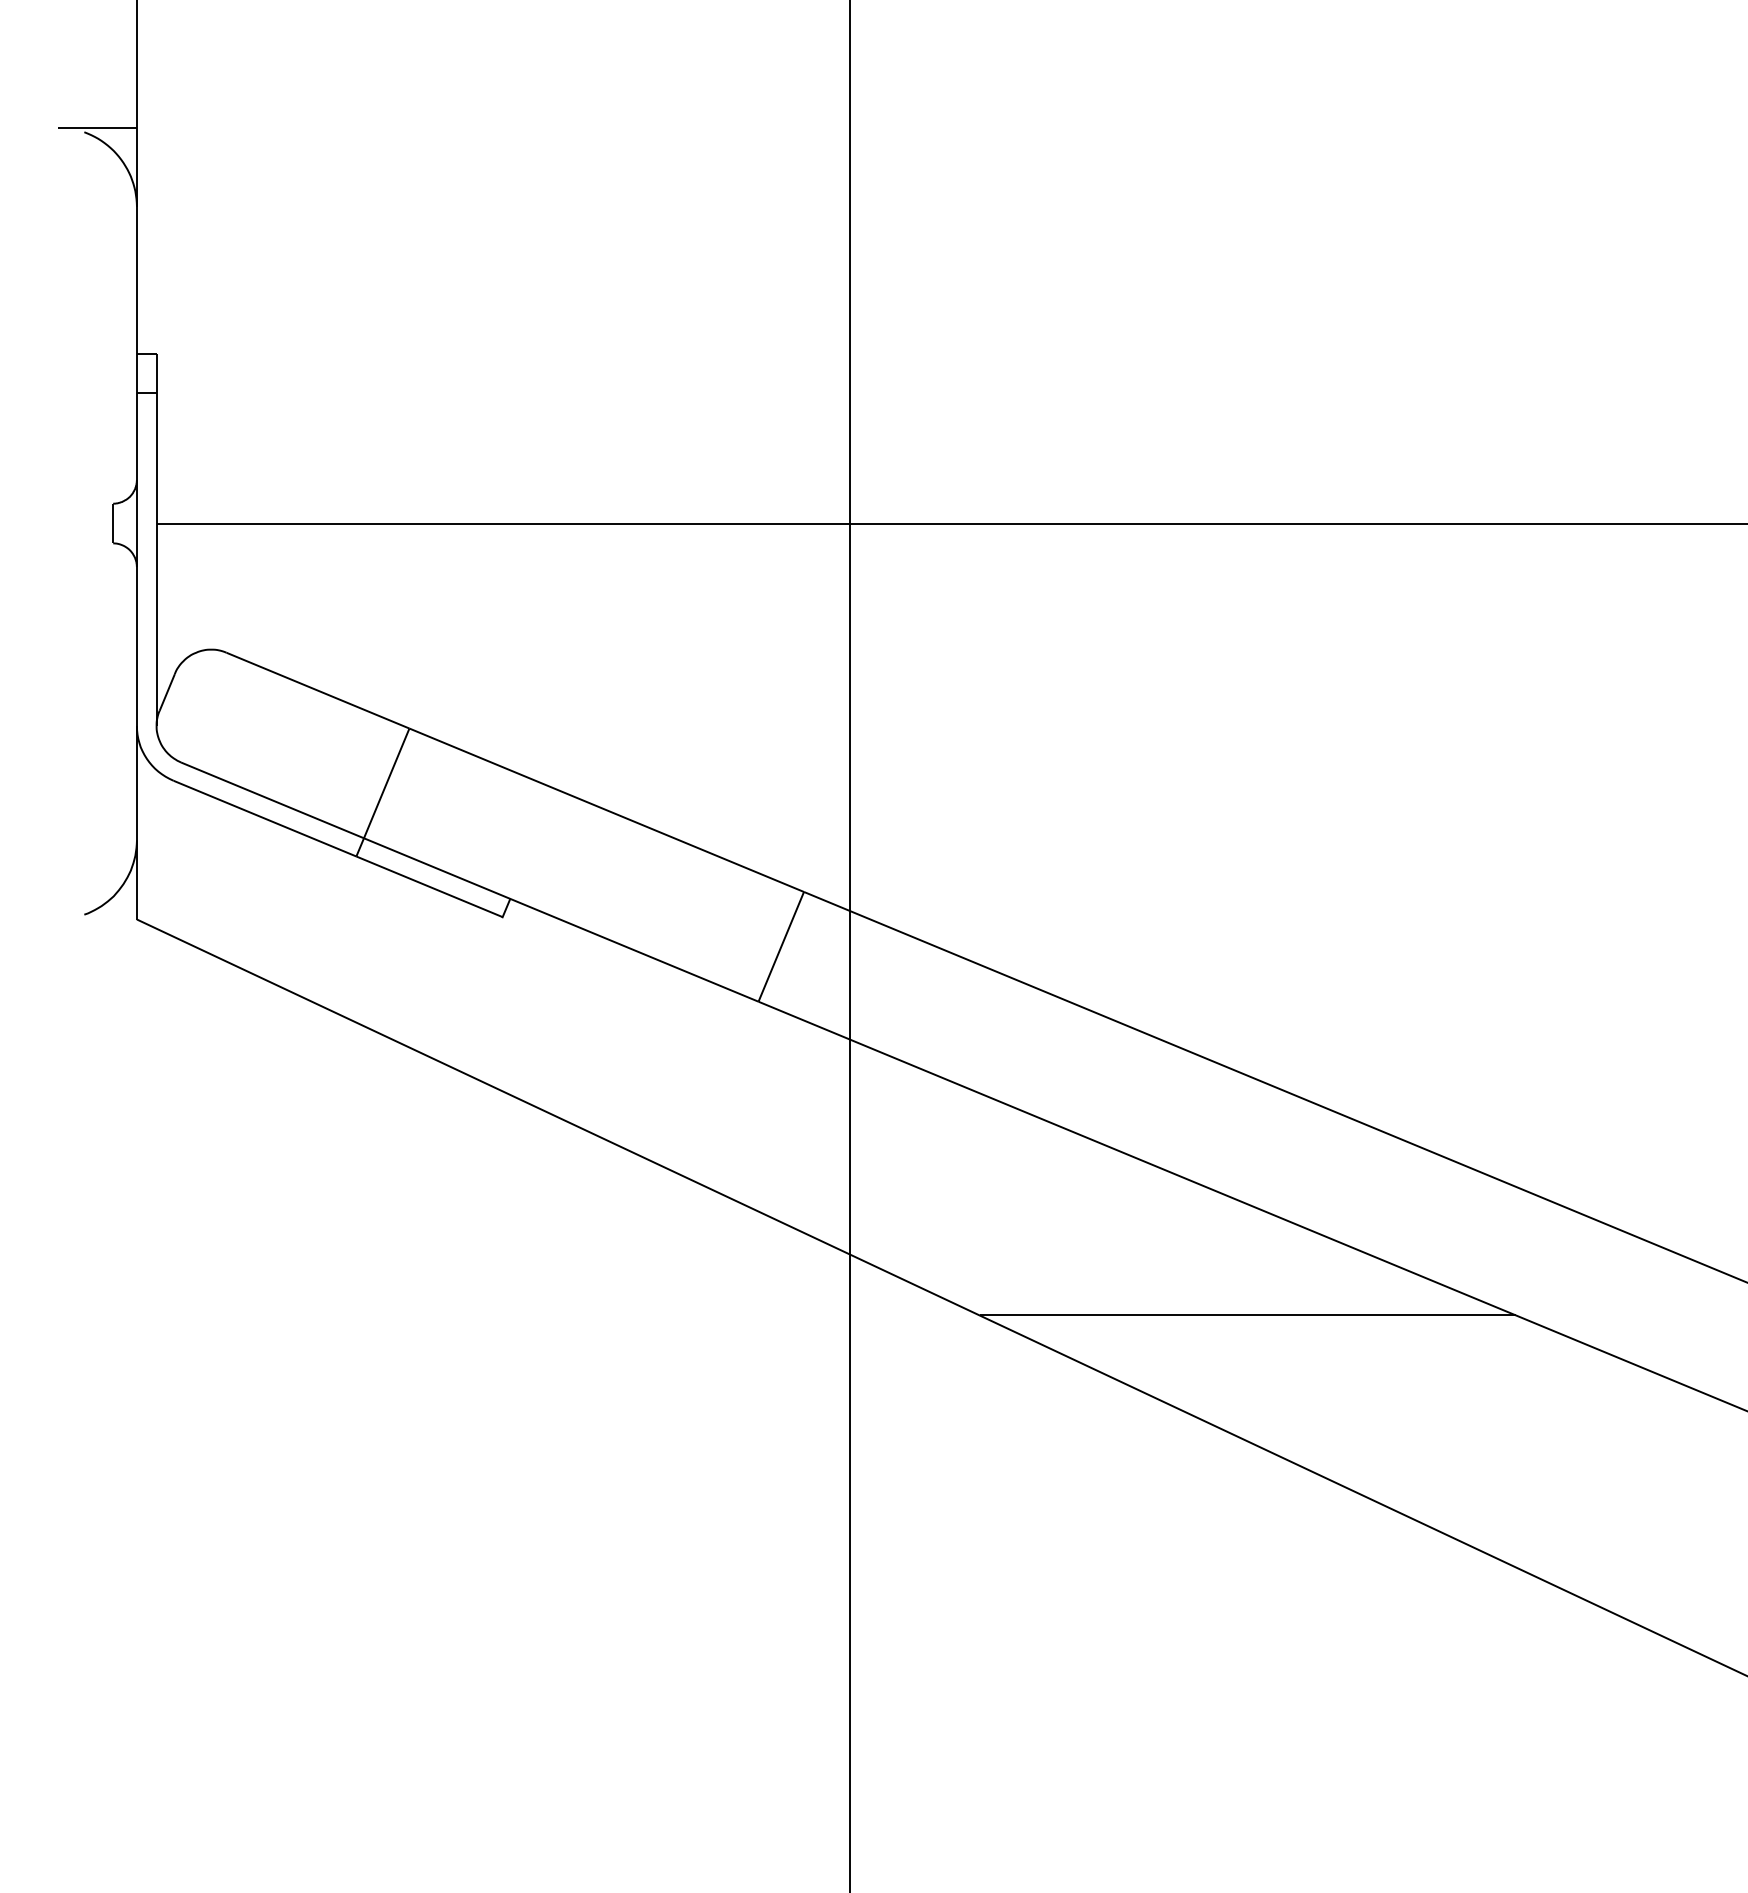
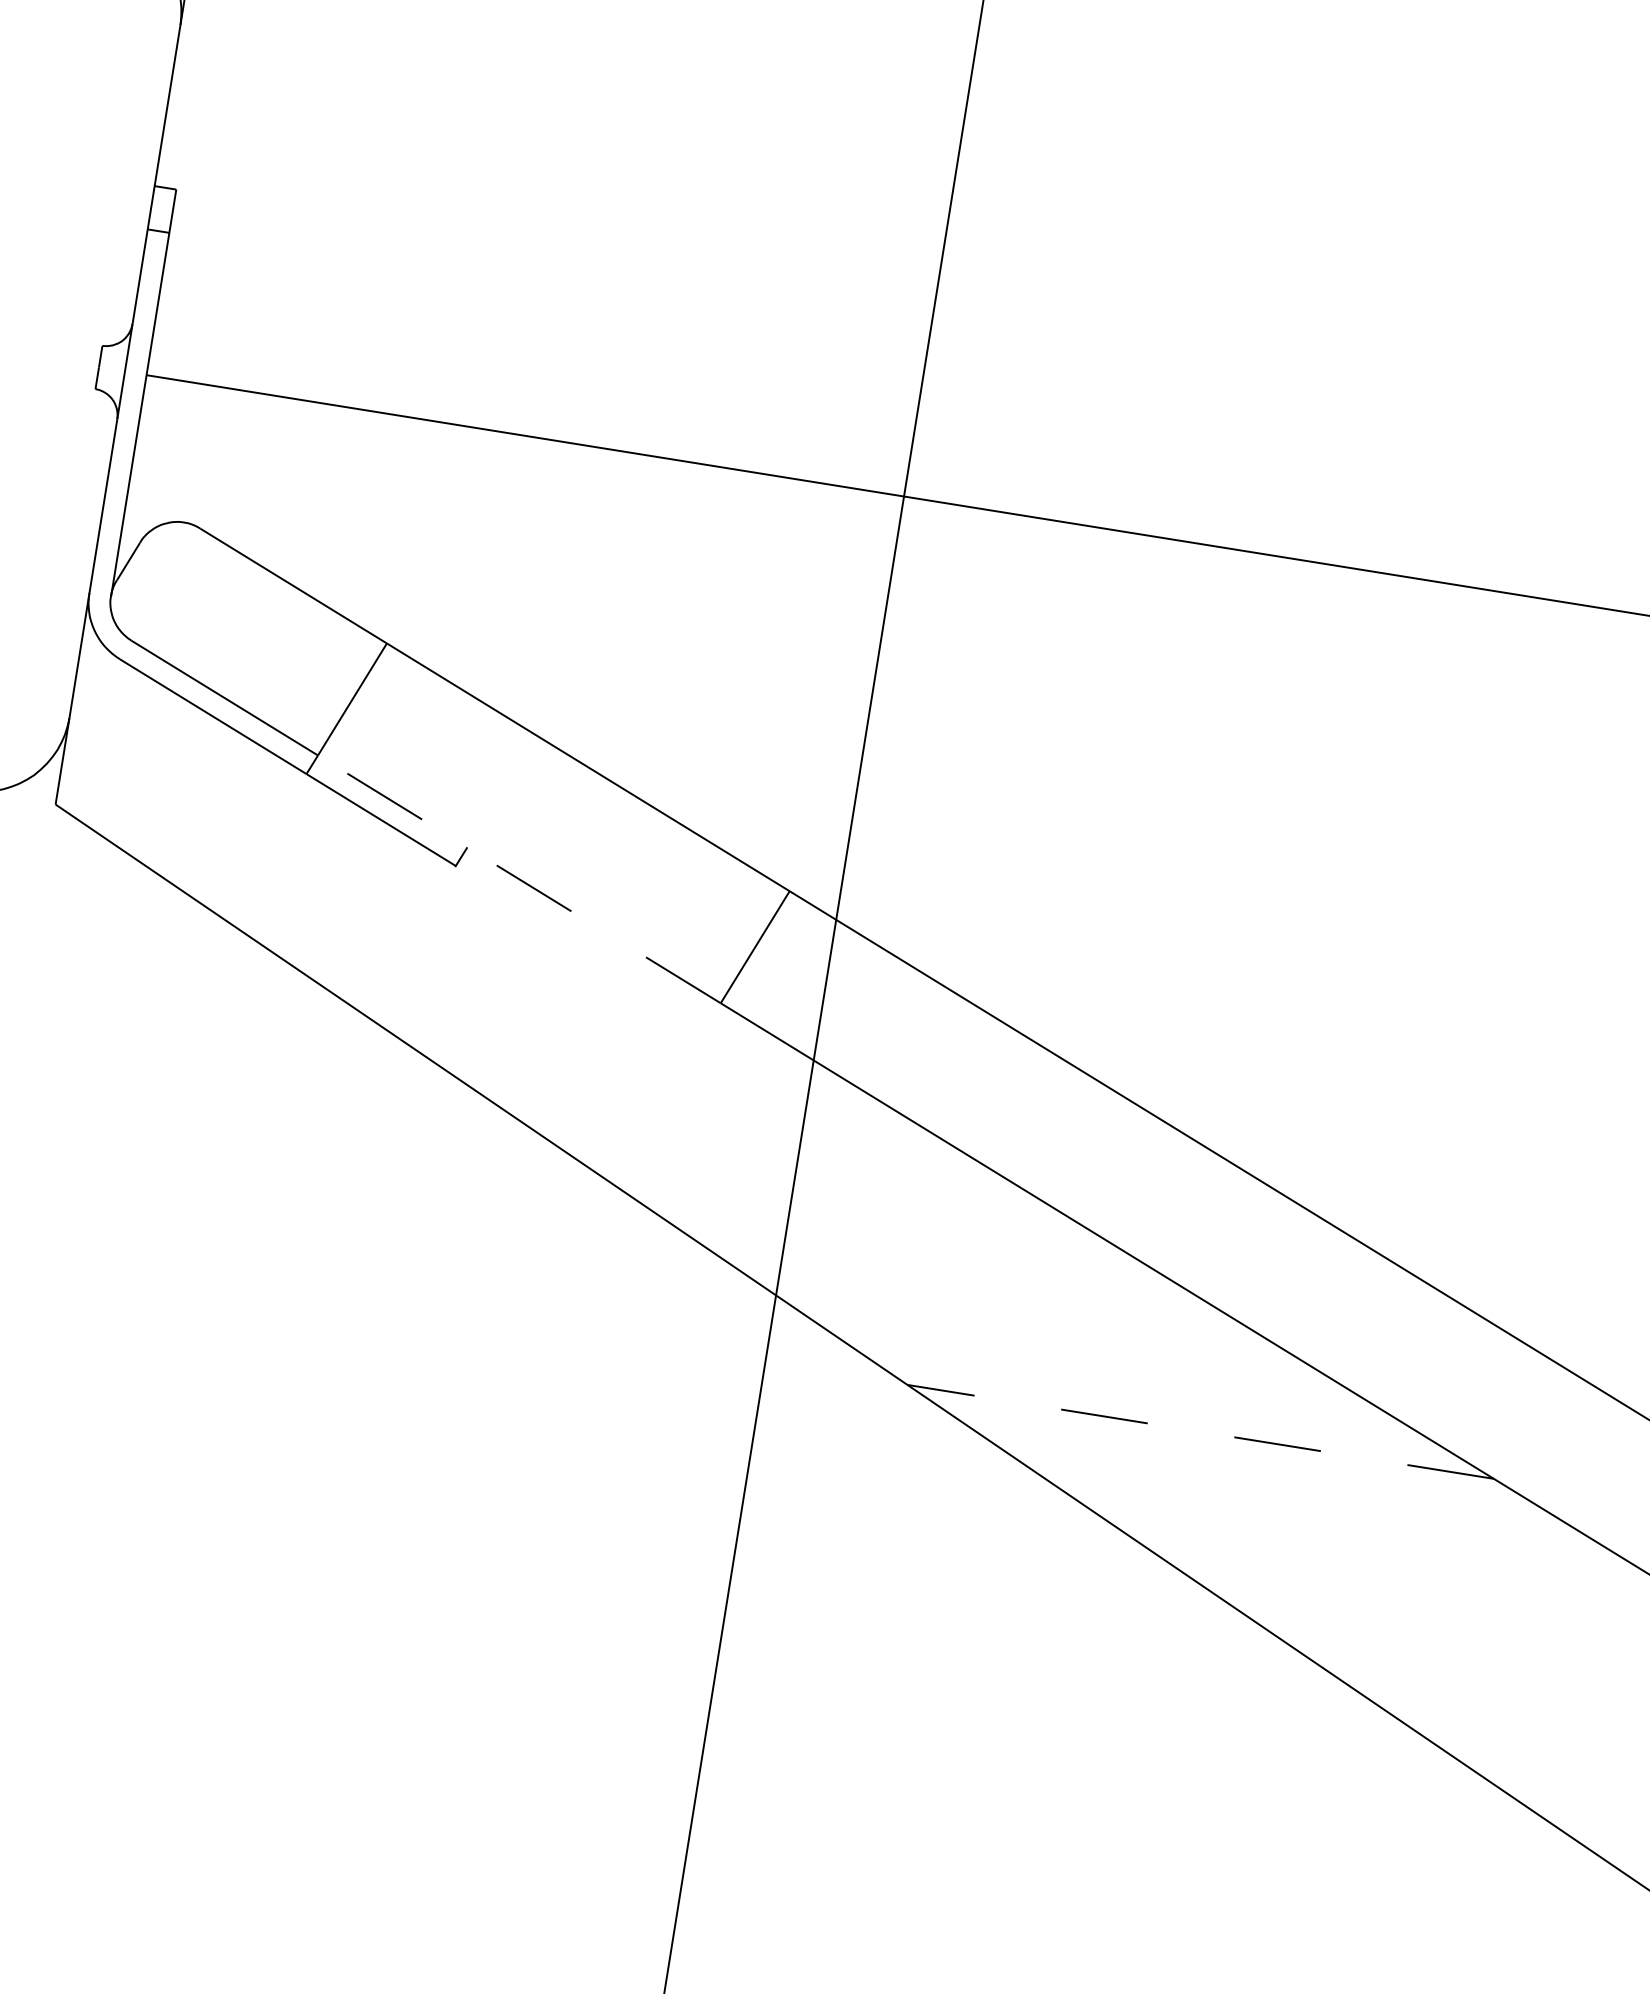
line: (561, 920) -> (519, 879), solid -> dashed
line: (1247, 1315) -> (1200, 1431), solid -> dashed

